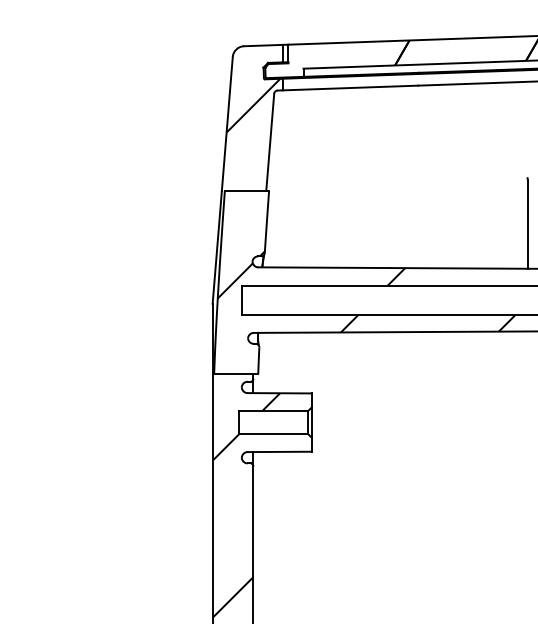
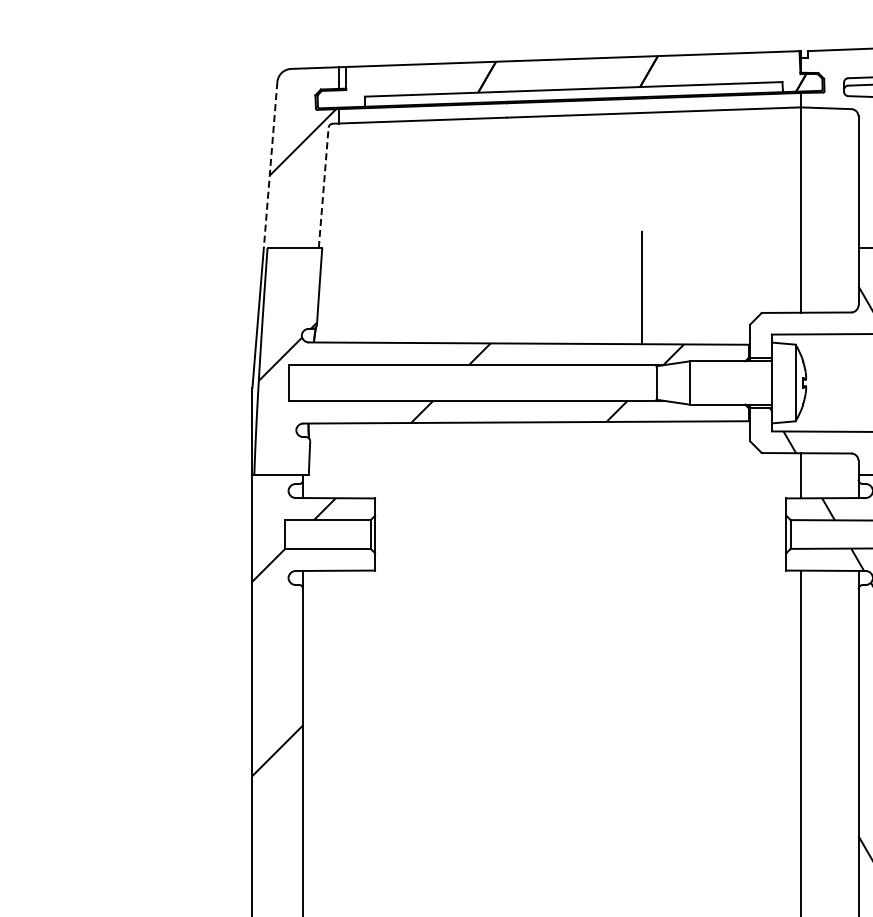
line: (227, 124) -> (270, 165), solid -> dashed
line: (270, 142) -> (323, 187), solid -> dashed

